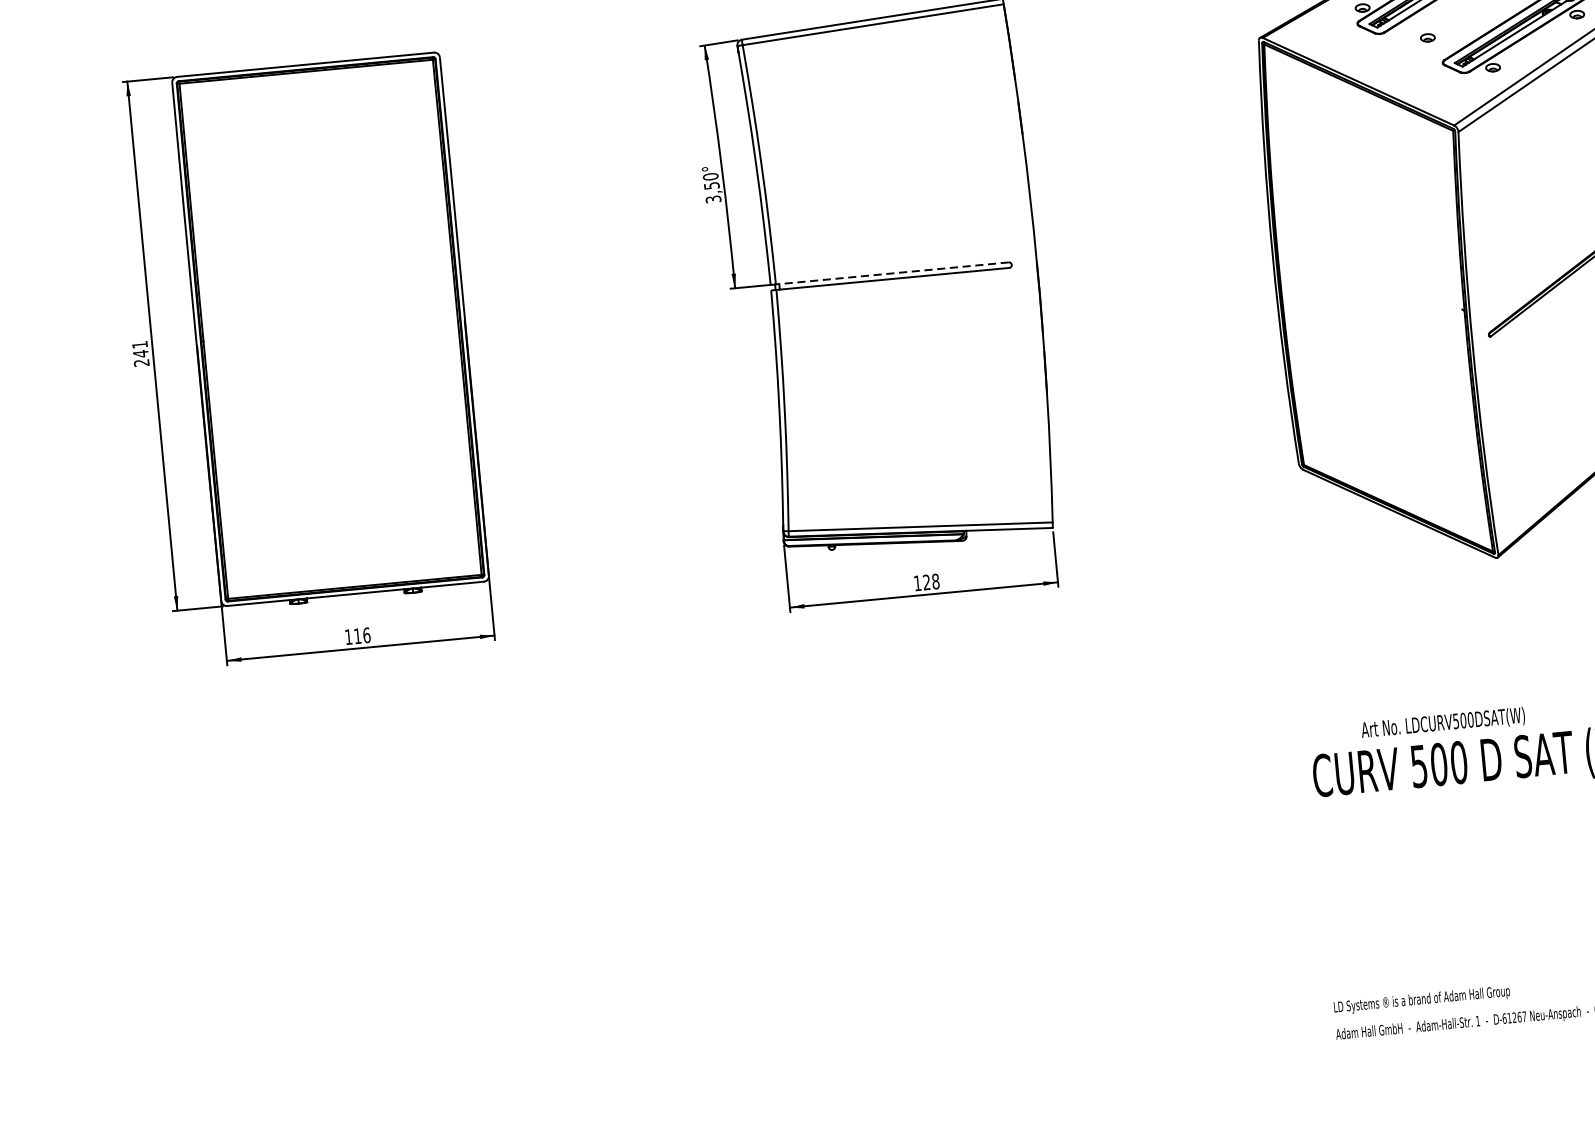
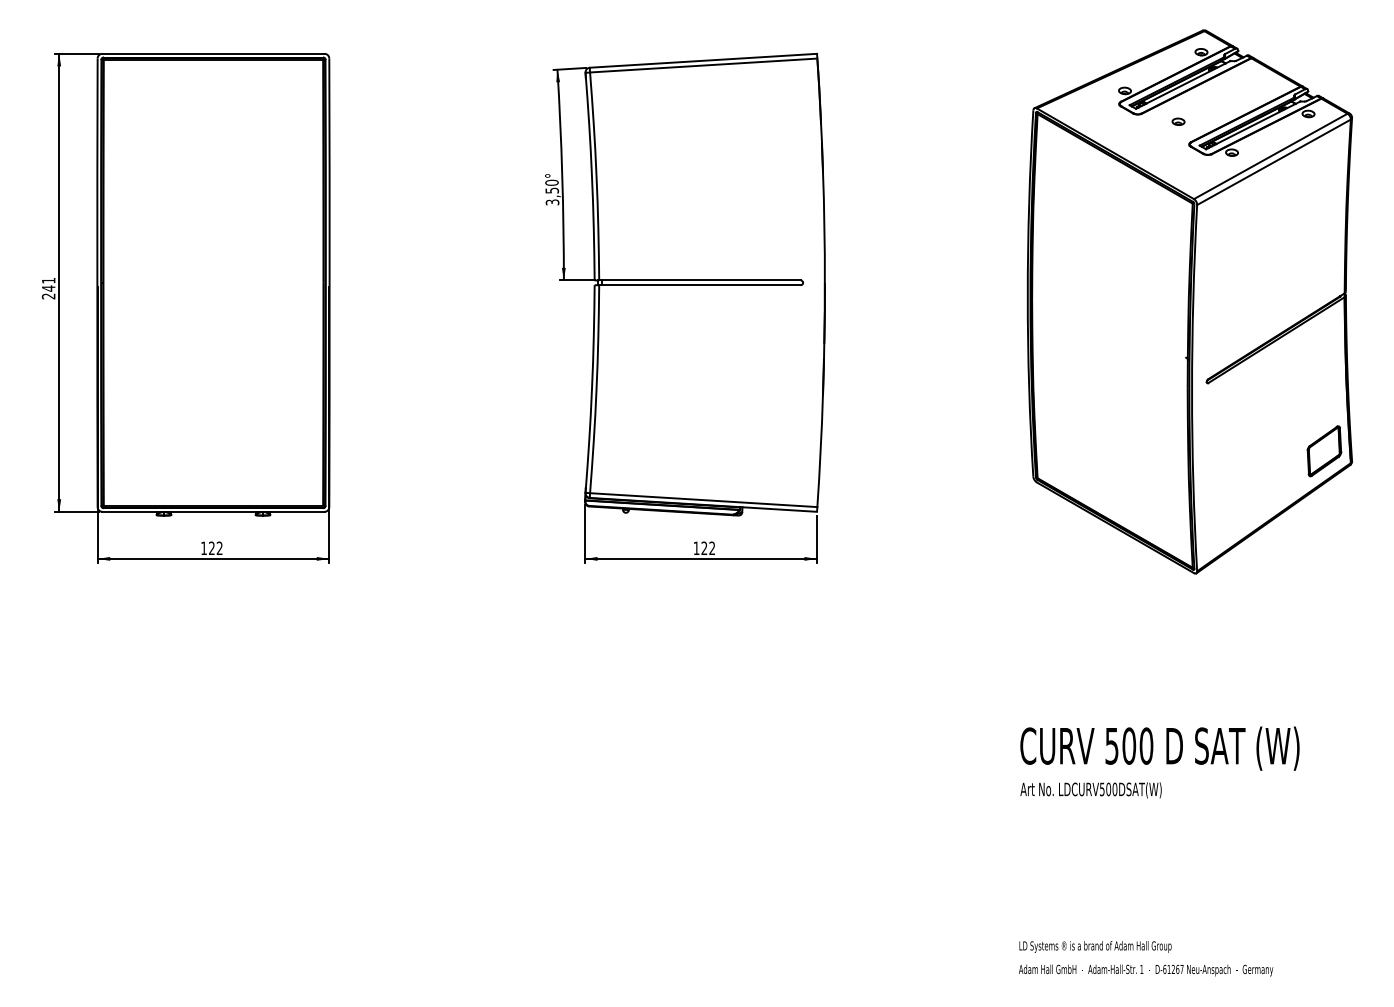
line: (891, 273) -> (699, 280), dashed -> solid
text: (936, 581) -> (712, 548), 128 -> 122
text: (361, 635) -> (215, 548), 116 -> 122
text: (1442, 723) -> (1090, 790), moved

